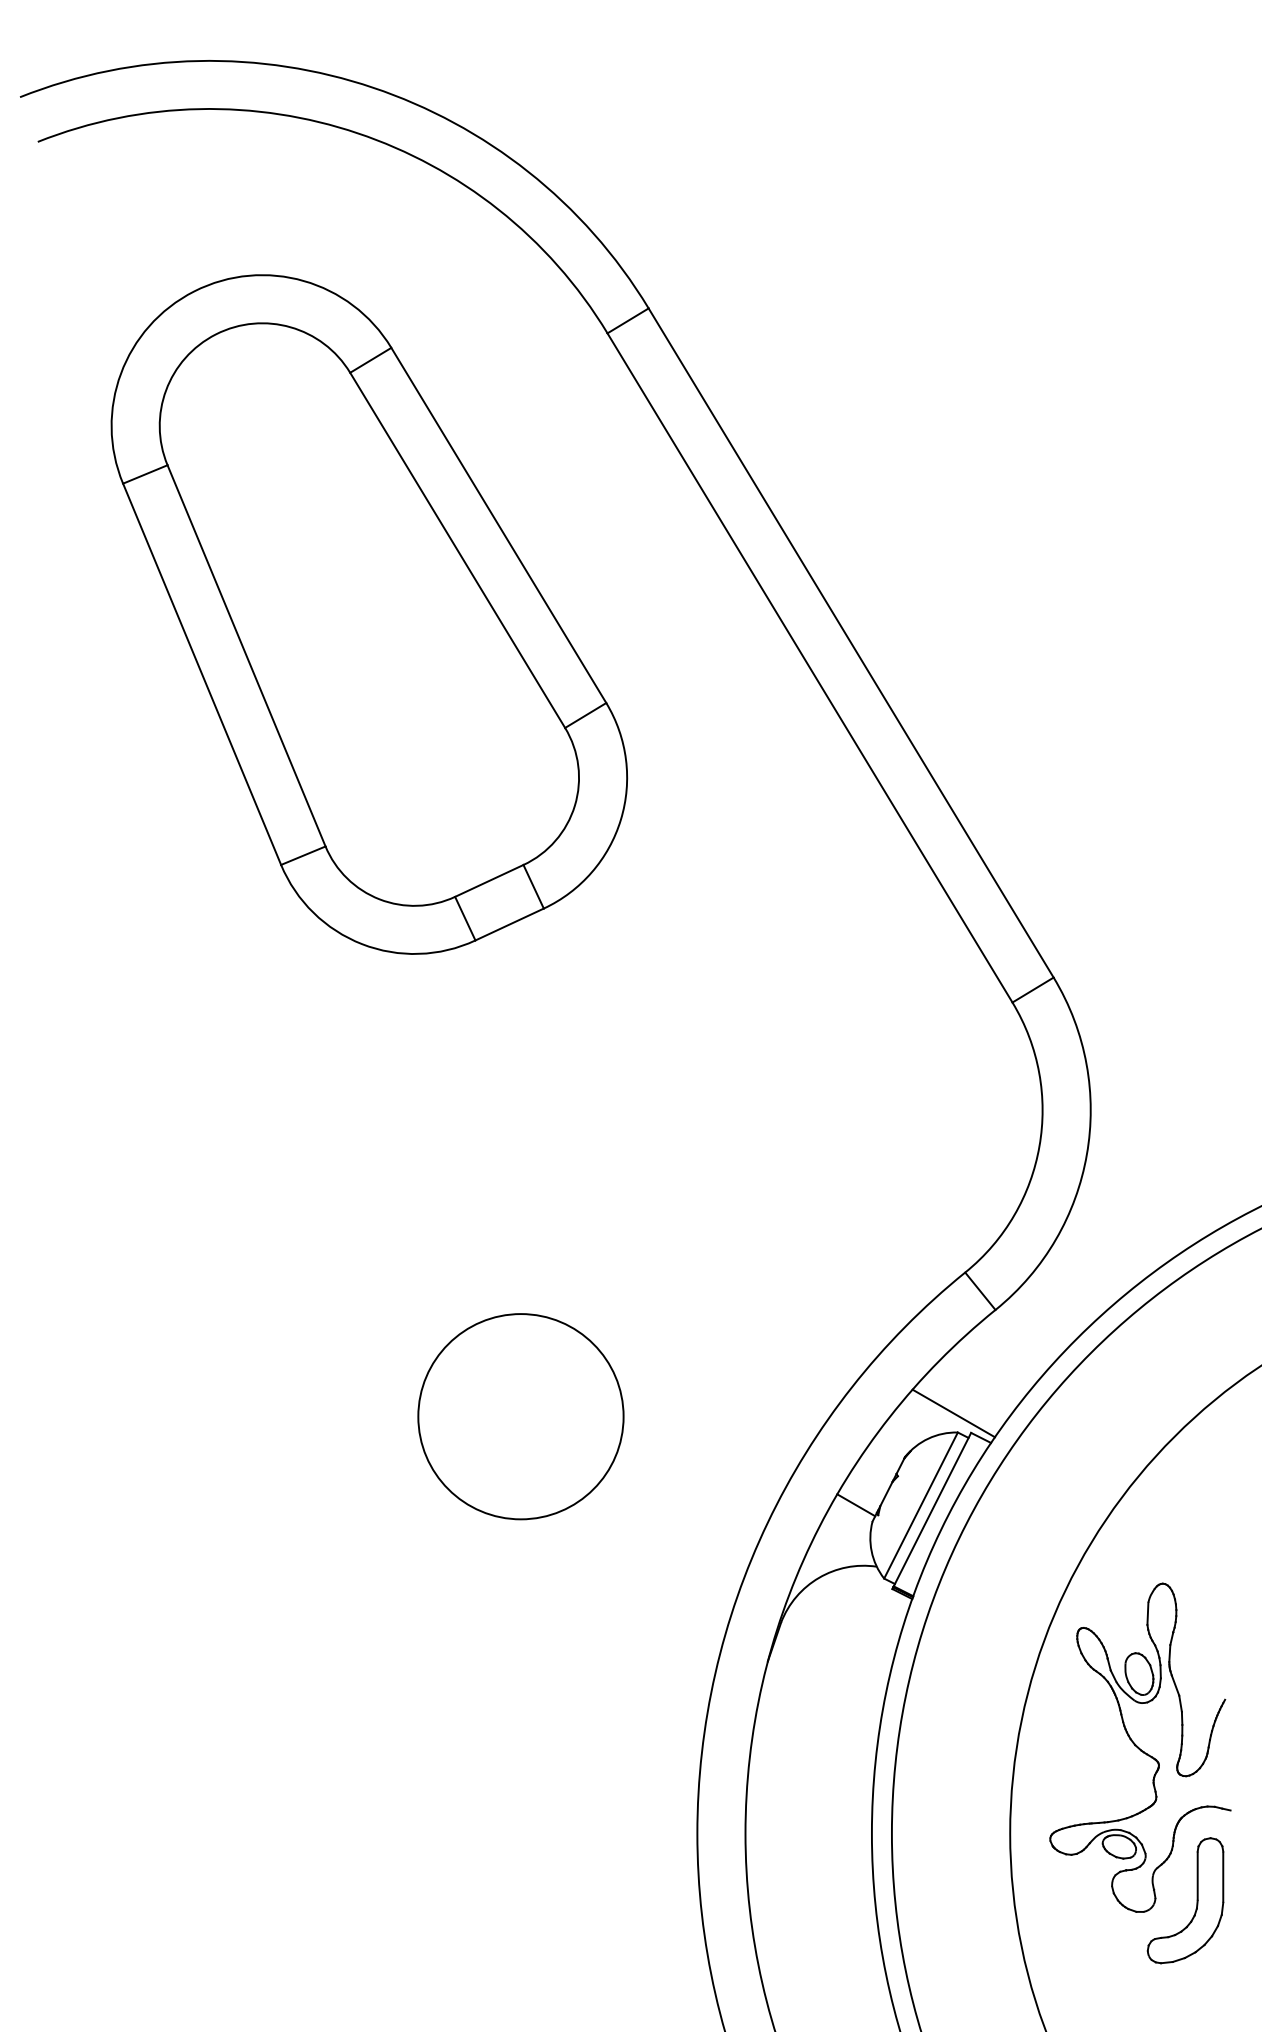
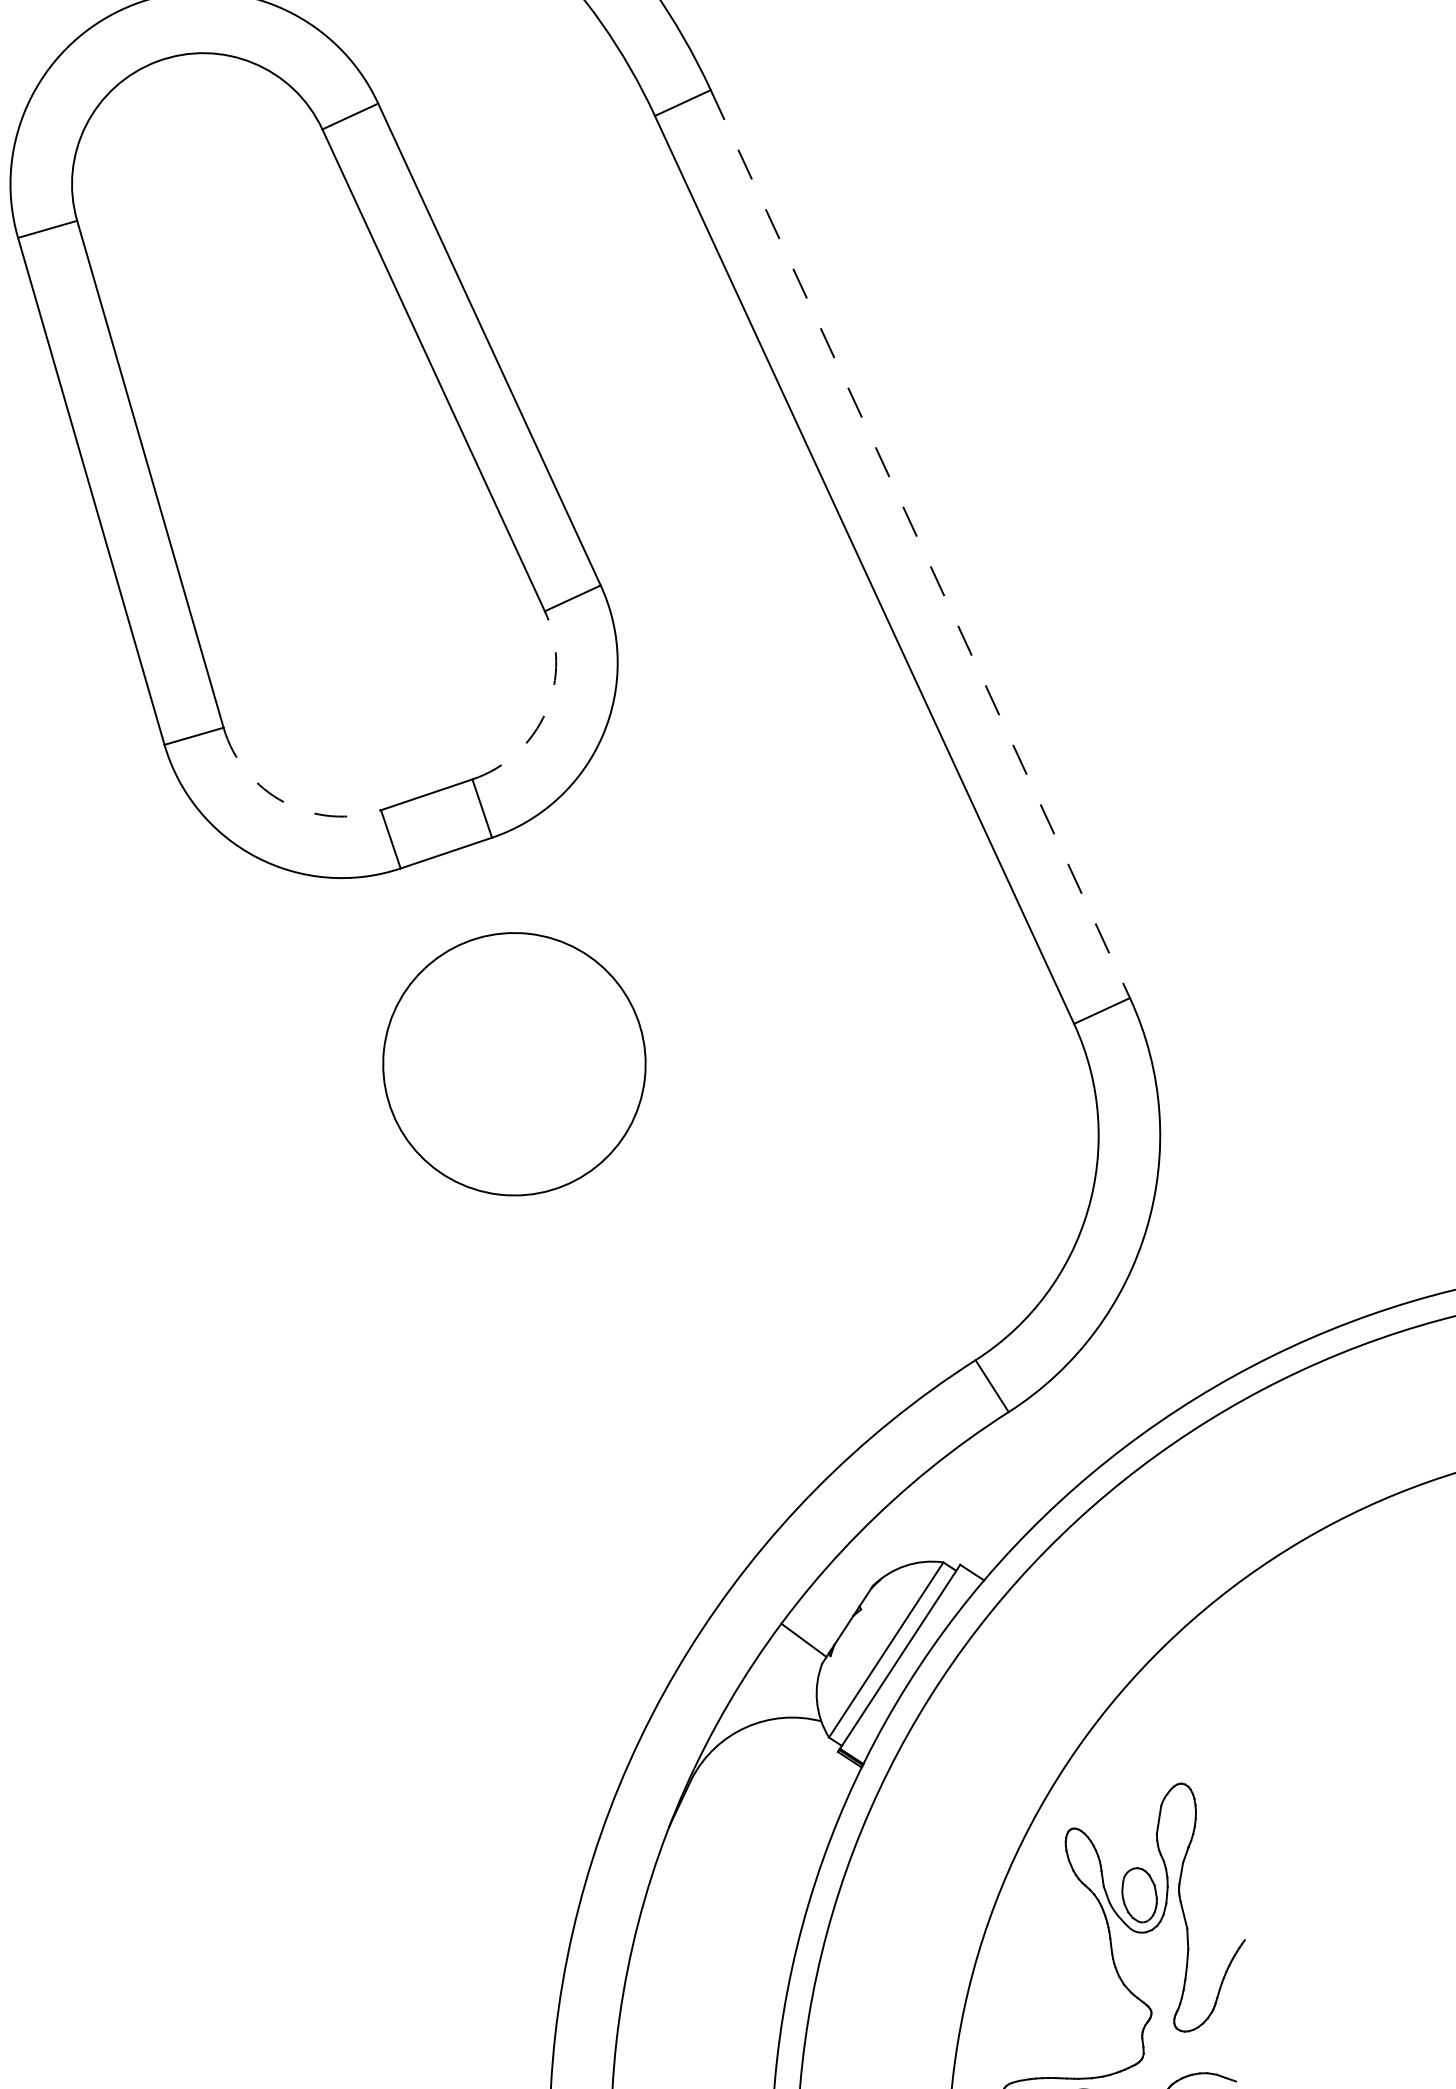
line: (851, 643) -> (920, 544), solid -> dashed
arc: (574, 805) -> (545, 711), solid -> dashed
arc: (379, 899) -> (284, 802), solid -> dashed
line: (953, 1413) -> (940, 1537), removed
circle: (520, 1416) -> (513, 1063), moved

